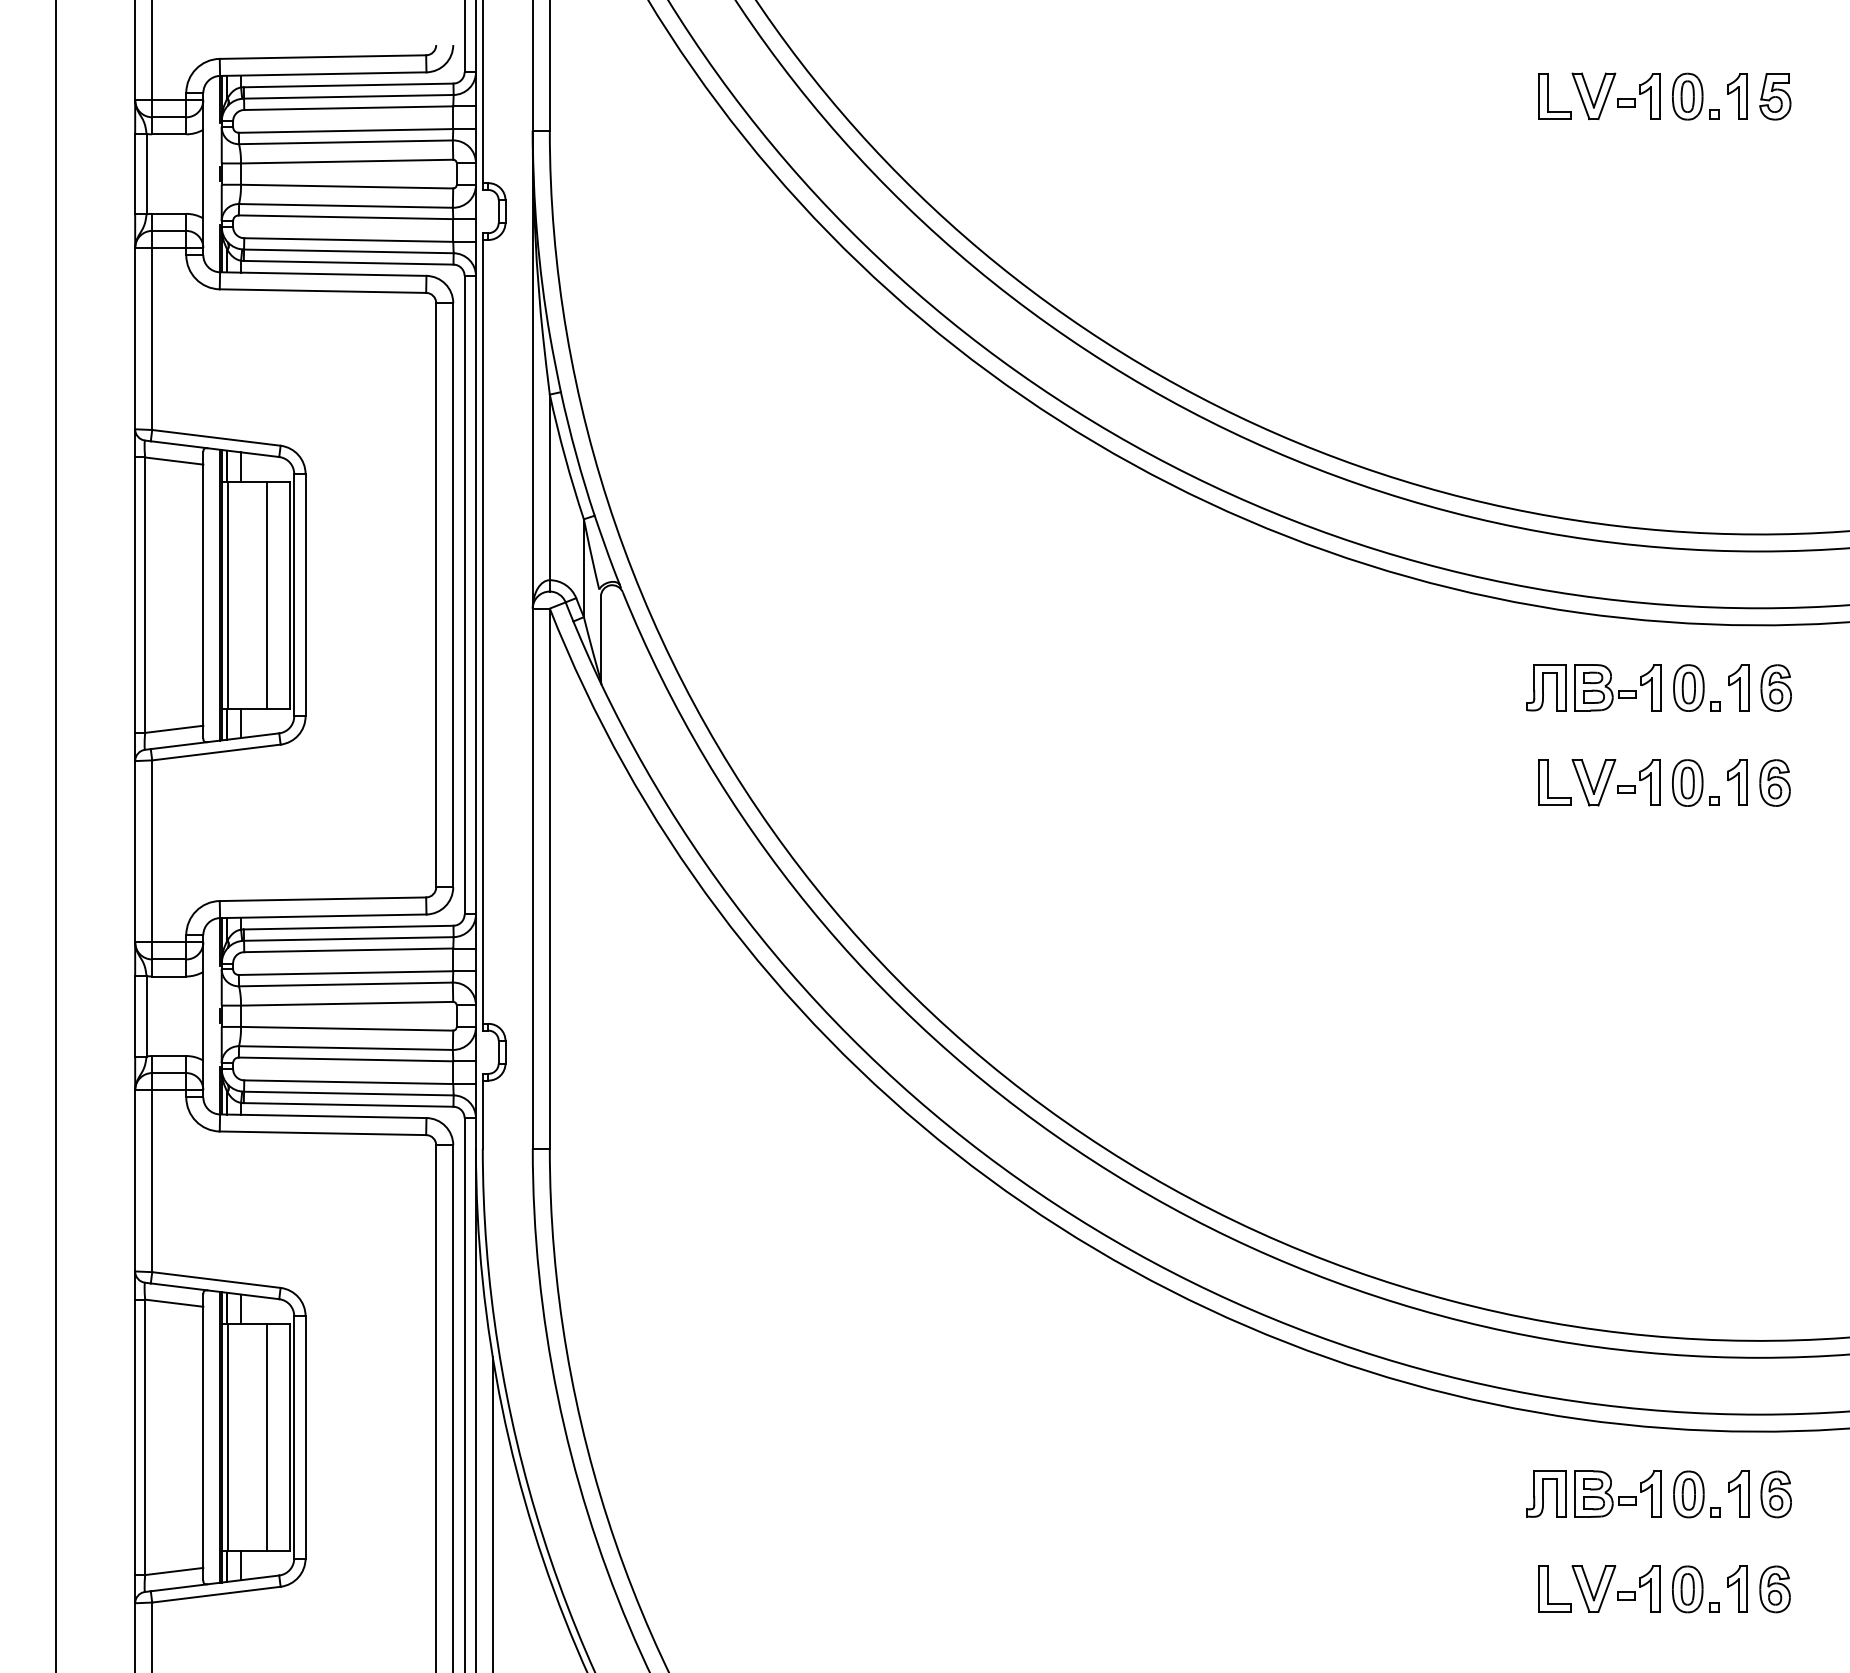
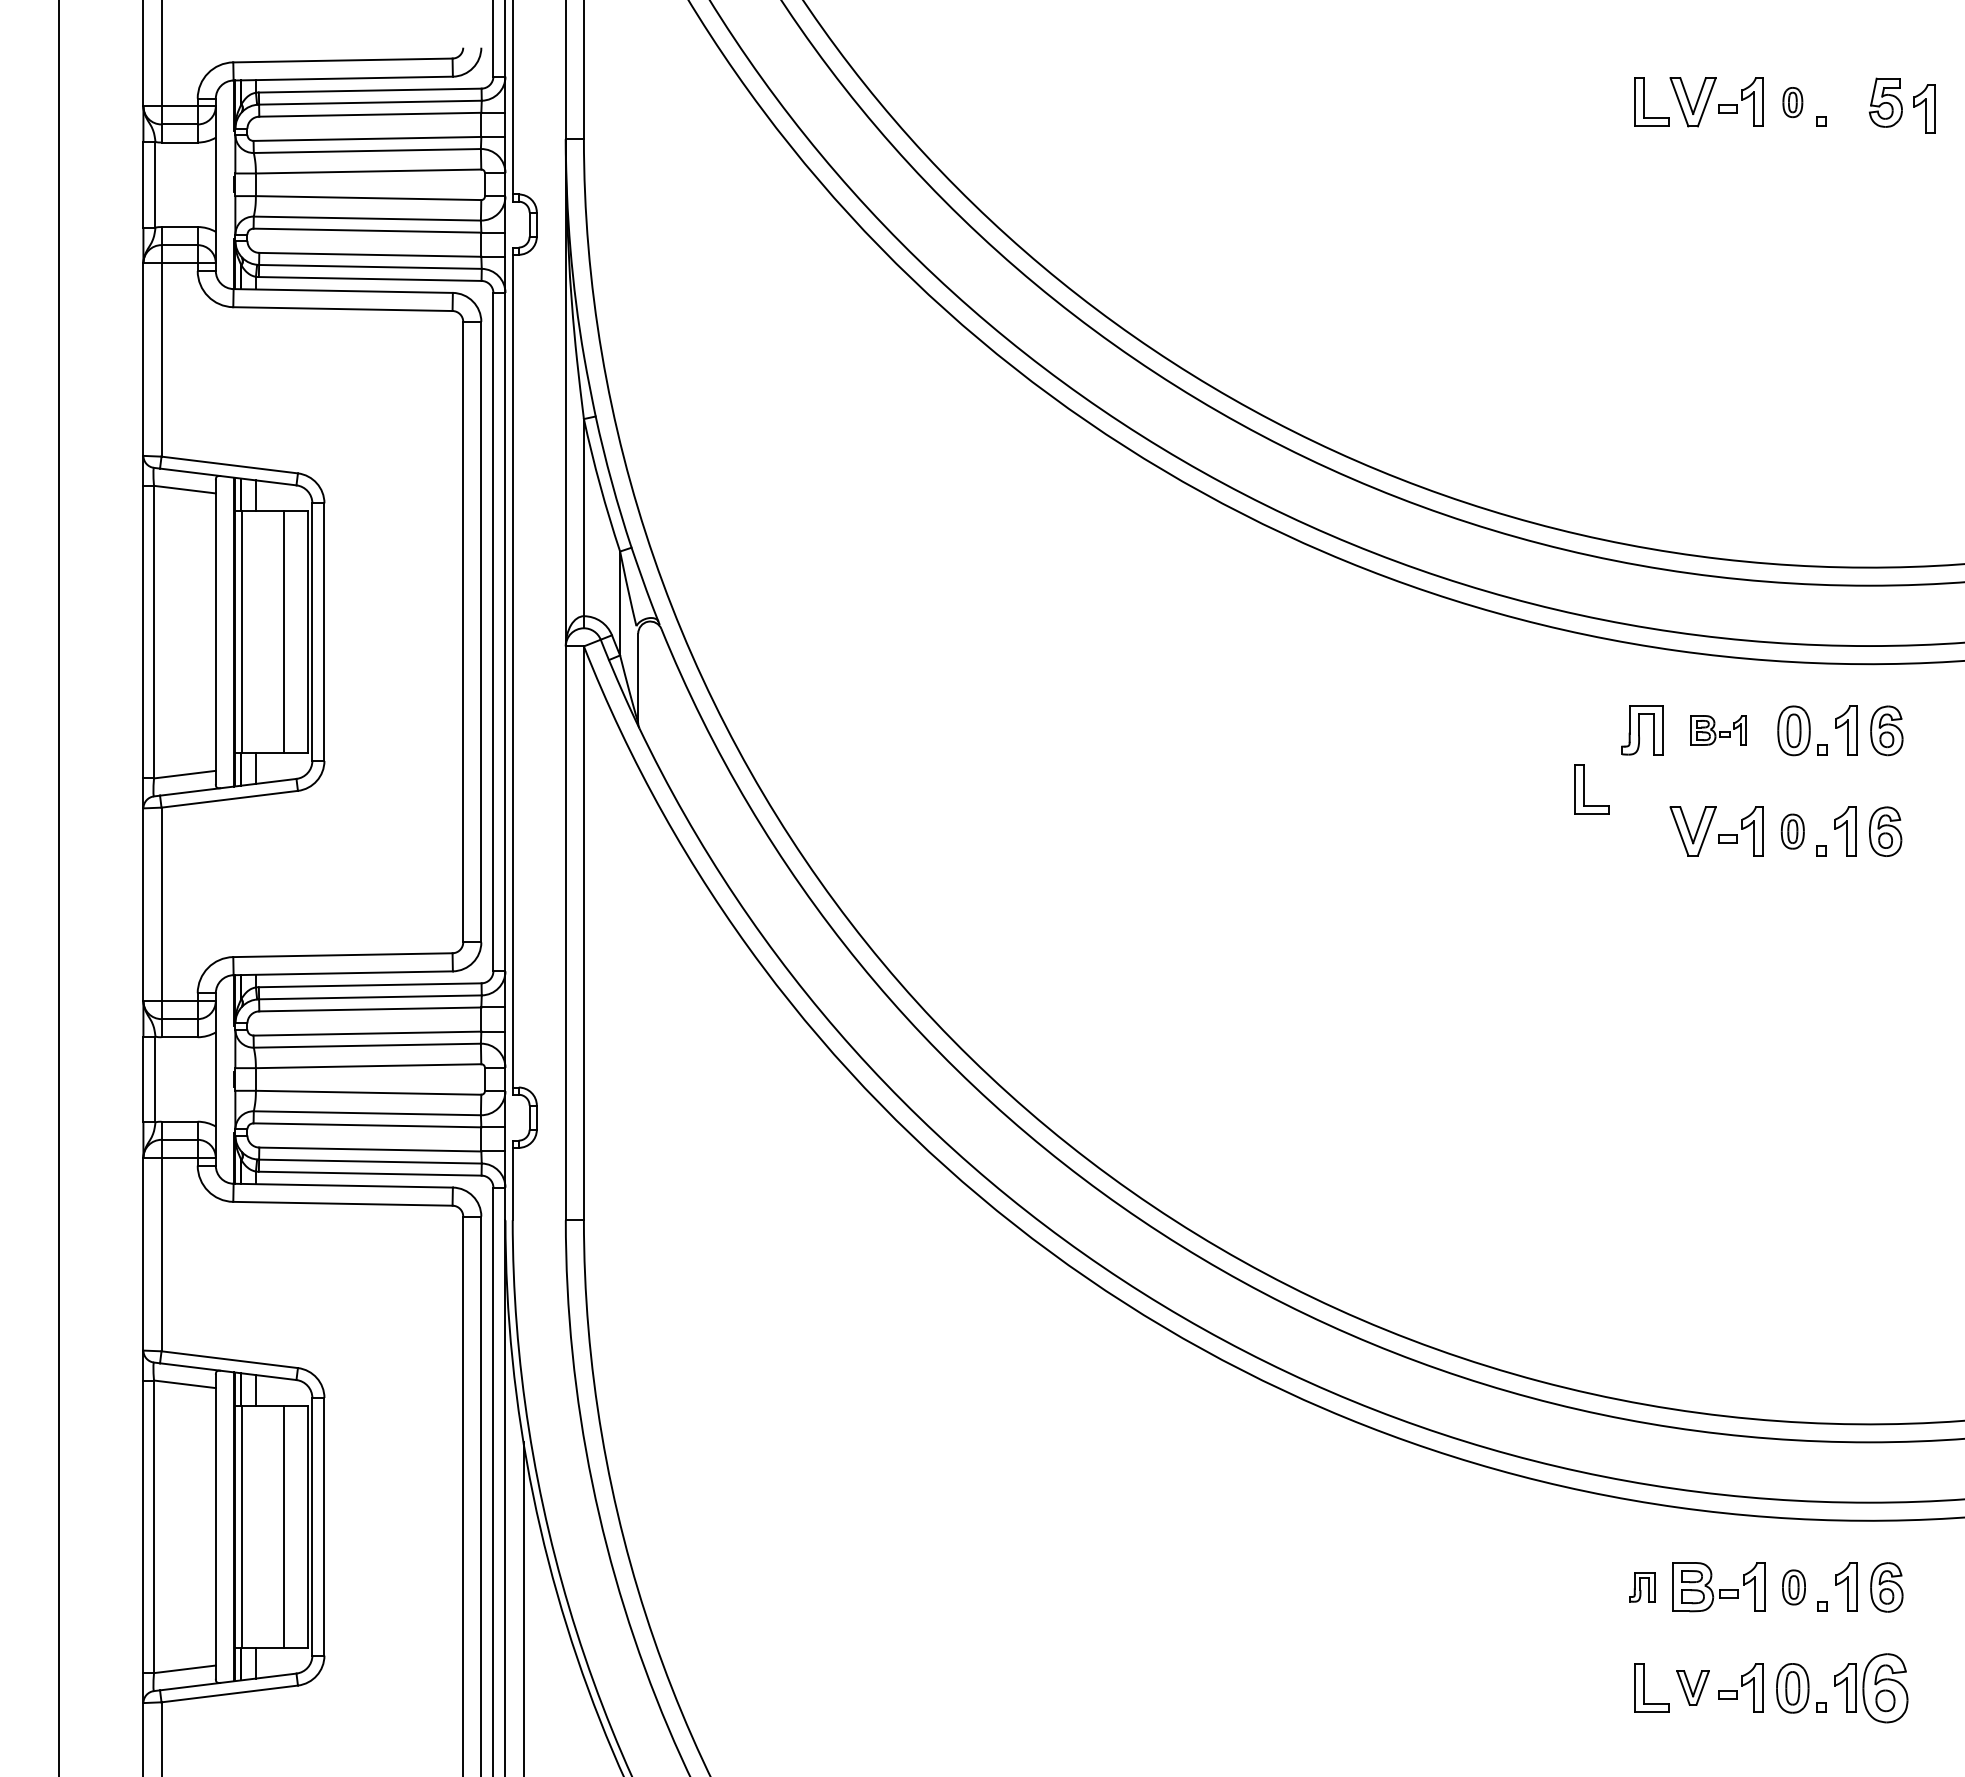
part: (1737, 95) -> (1924, 108), moved
part: (1687, 96) -> (1792, 102), size x0.6
part: (1617, 687) -> (1718, 730), size x0.6
part: (1548, 782) -> (1584, 789), moved
part: (1687, 782) -> (1792, 831), size x0.7
part: (1546, 1494) -> (1642, 1587), size x0.6
part: (1688, 1494) -> (1793, 1587), size x0.7
part: (1593, 1588) -> (1692, 1687), size x0.7
part: (1774, 1589) -> (1885, 1688), size x1.4

